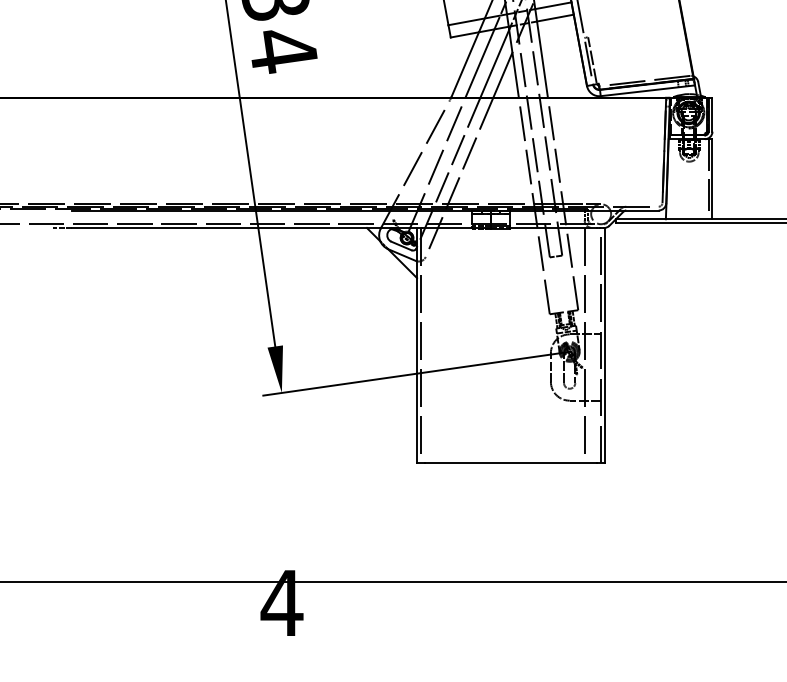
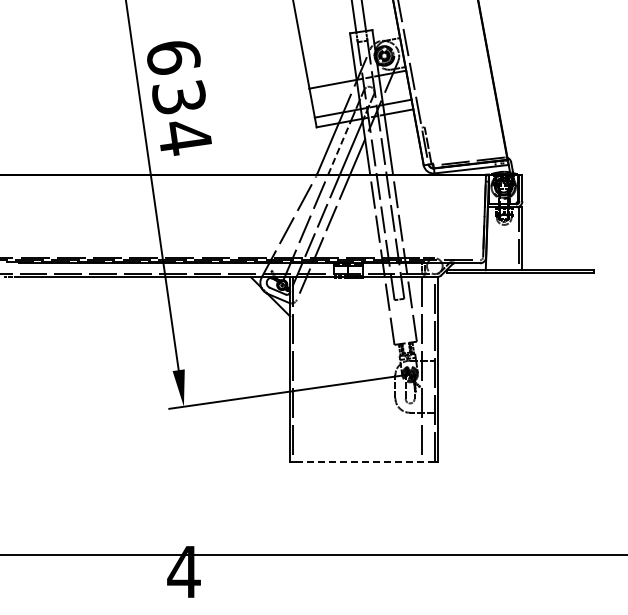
line: (479, 63) -> (339, 147), solid -> dashed
line: (510, 462) -> (363, 461), solid -> dashed

